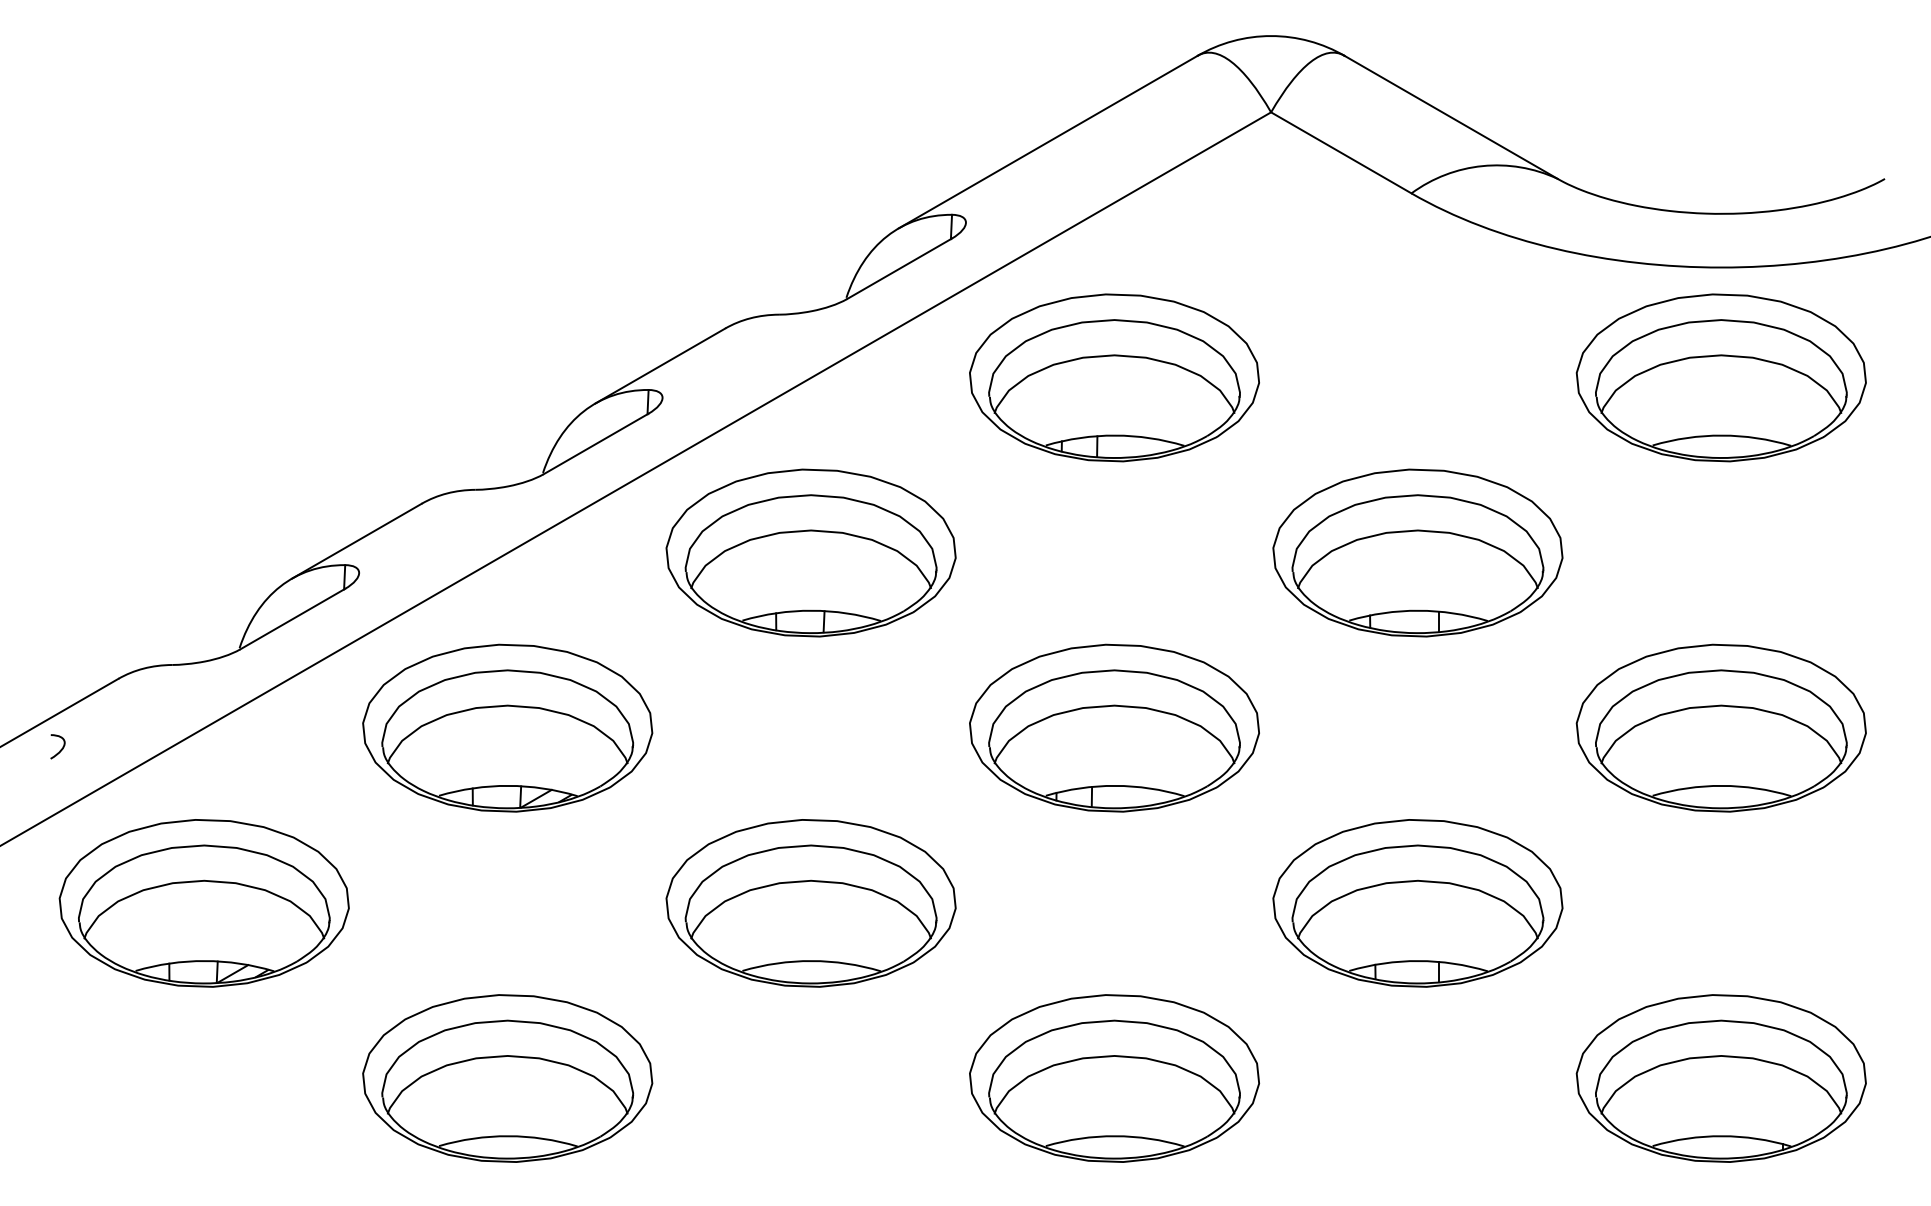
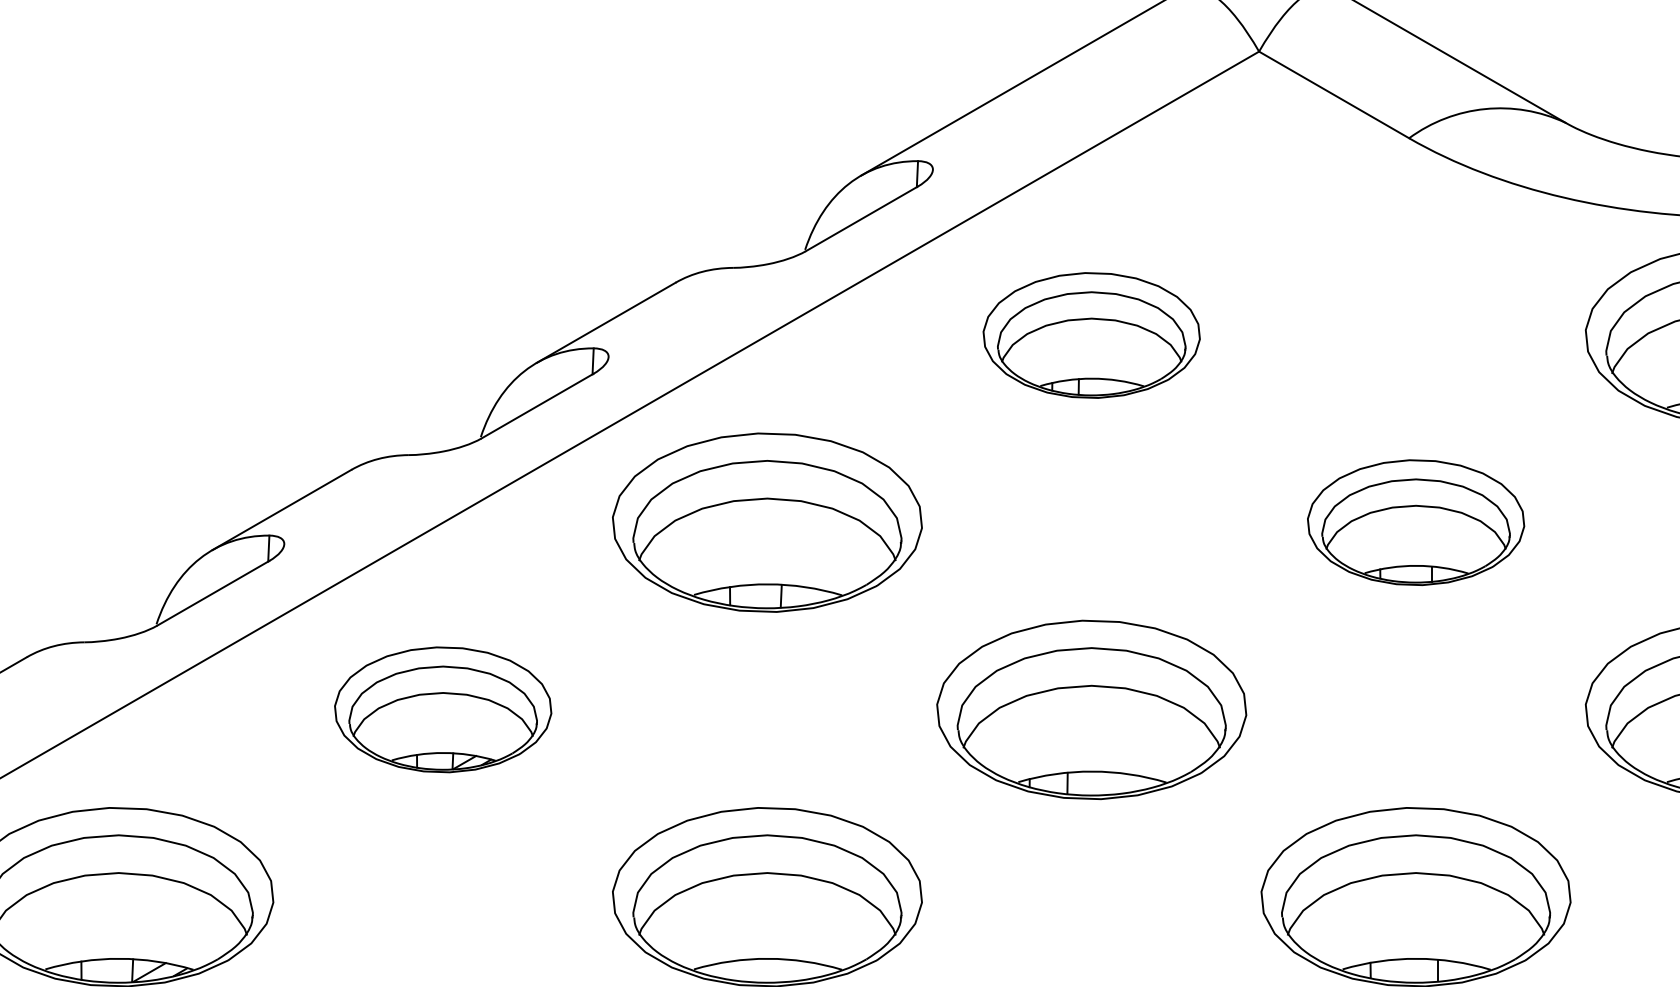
part: (1114, 377) -> (1091, 335), size x0.7
part: (1417, 552) -> (1415, 522), size x0.7
part: (507, 727) -> (442, 709), size x0.7

